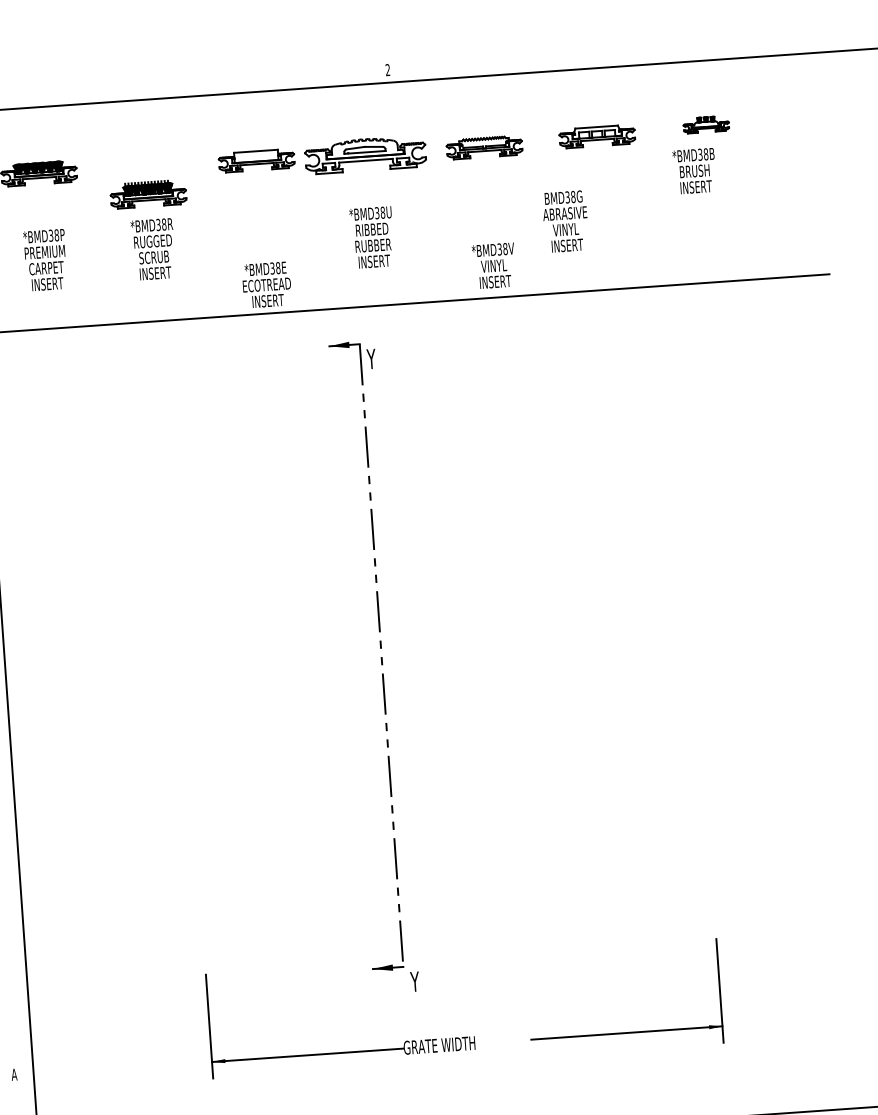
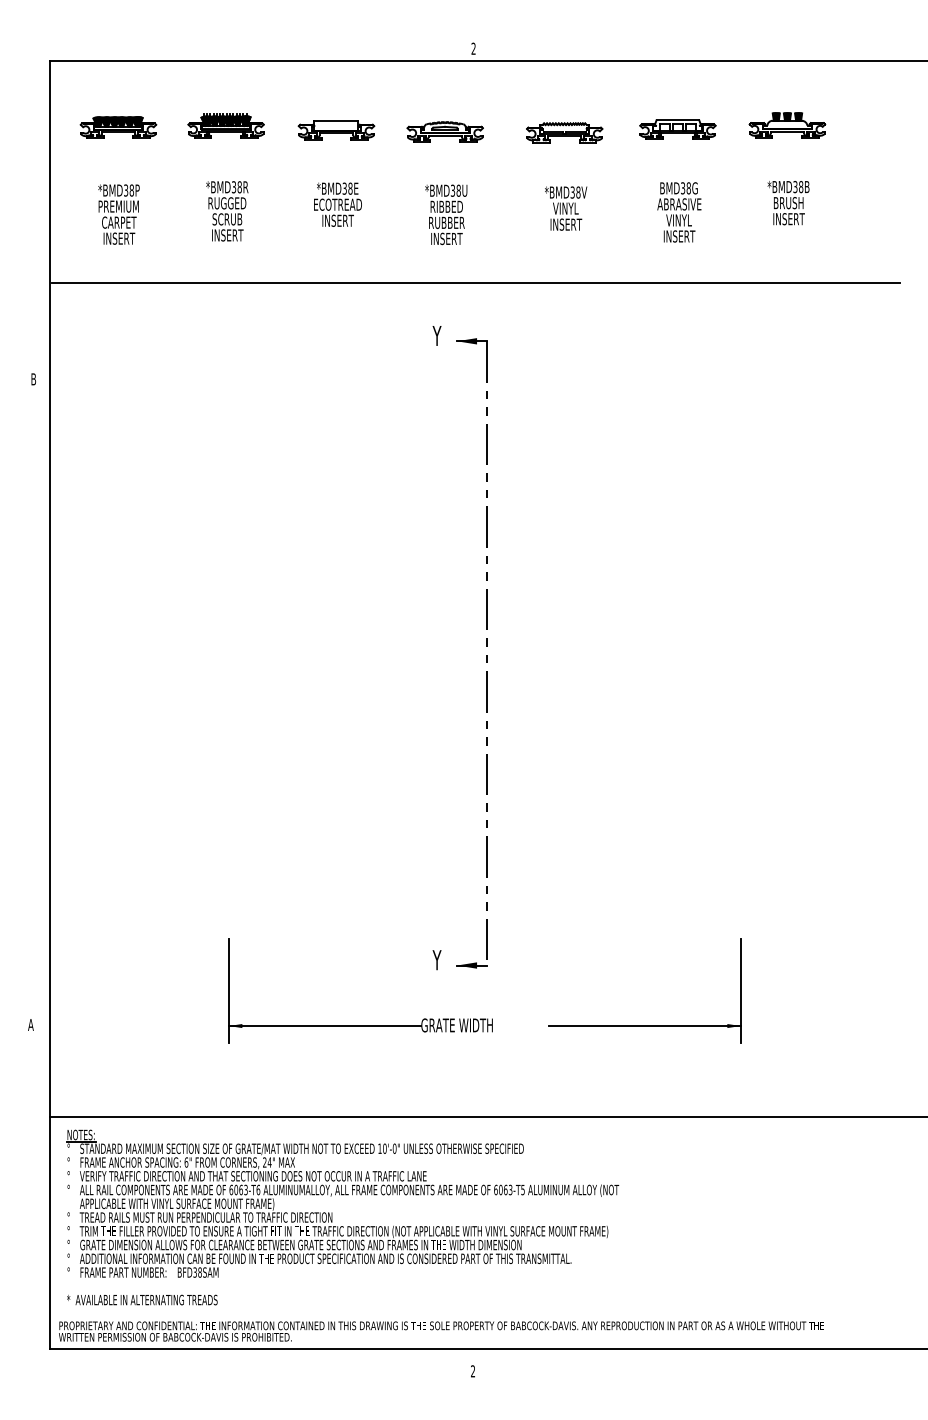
part: (706, 124) -> (787, 125), size x1.67
part: (364, 154) -> (444, 131), size x0.62
text: (694, 171) -> (788, 203), moved
part: (147, 193) -> (225, 125), moved
text: (565, 221) -> (679, 212), moved
text: (494, 265) -> (566, 208), moved
text: (266, 284) -> (337, 204), moved
part: (380, 657) -> (486, 655), moved

